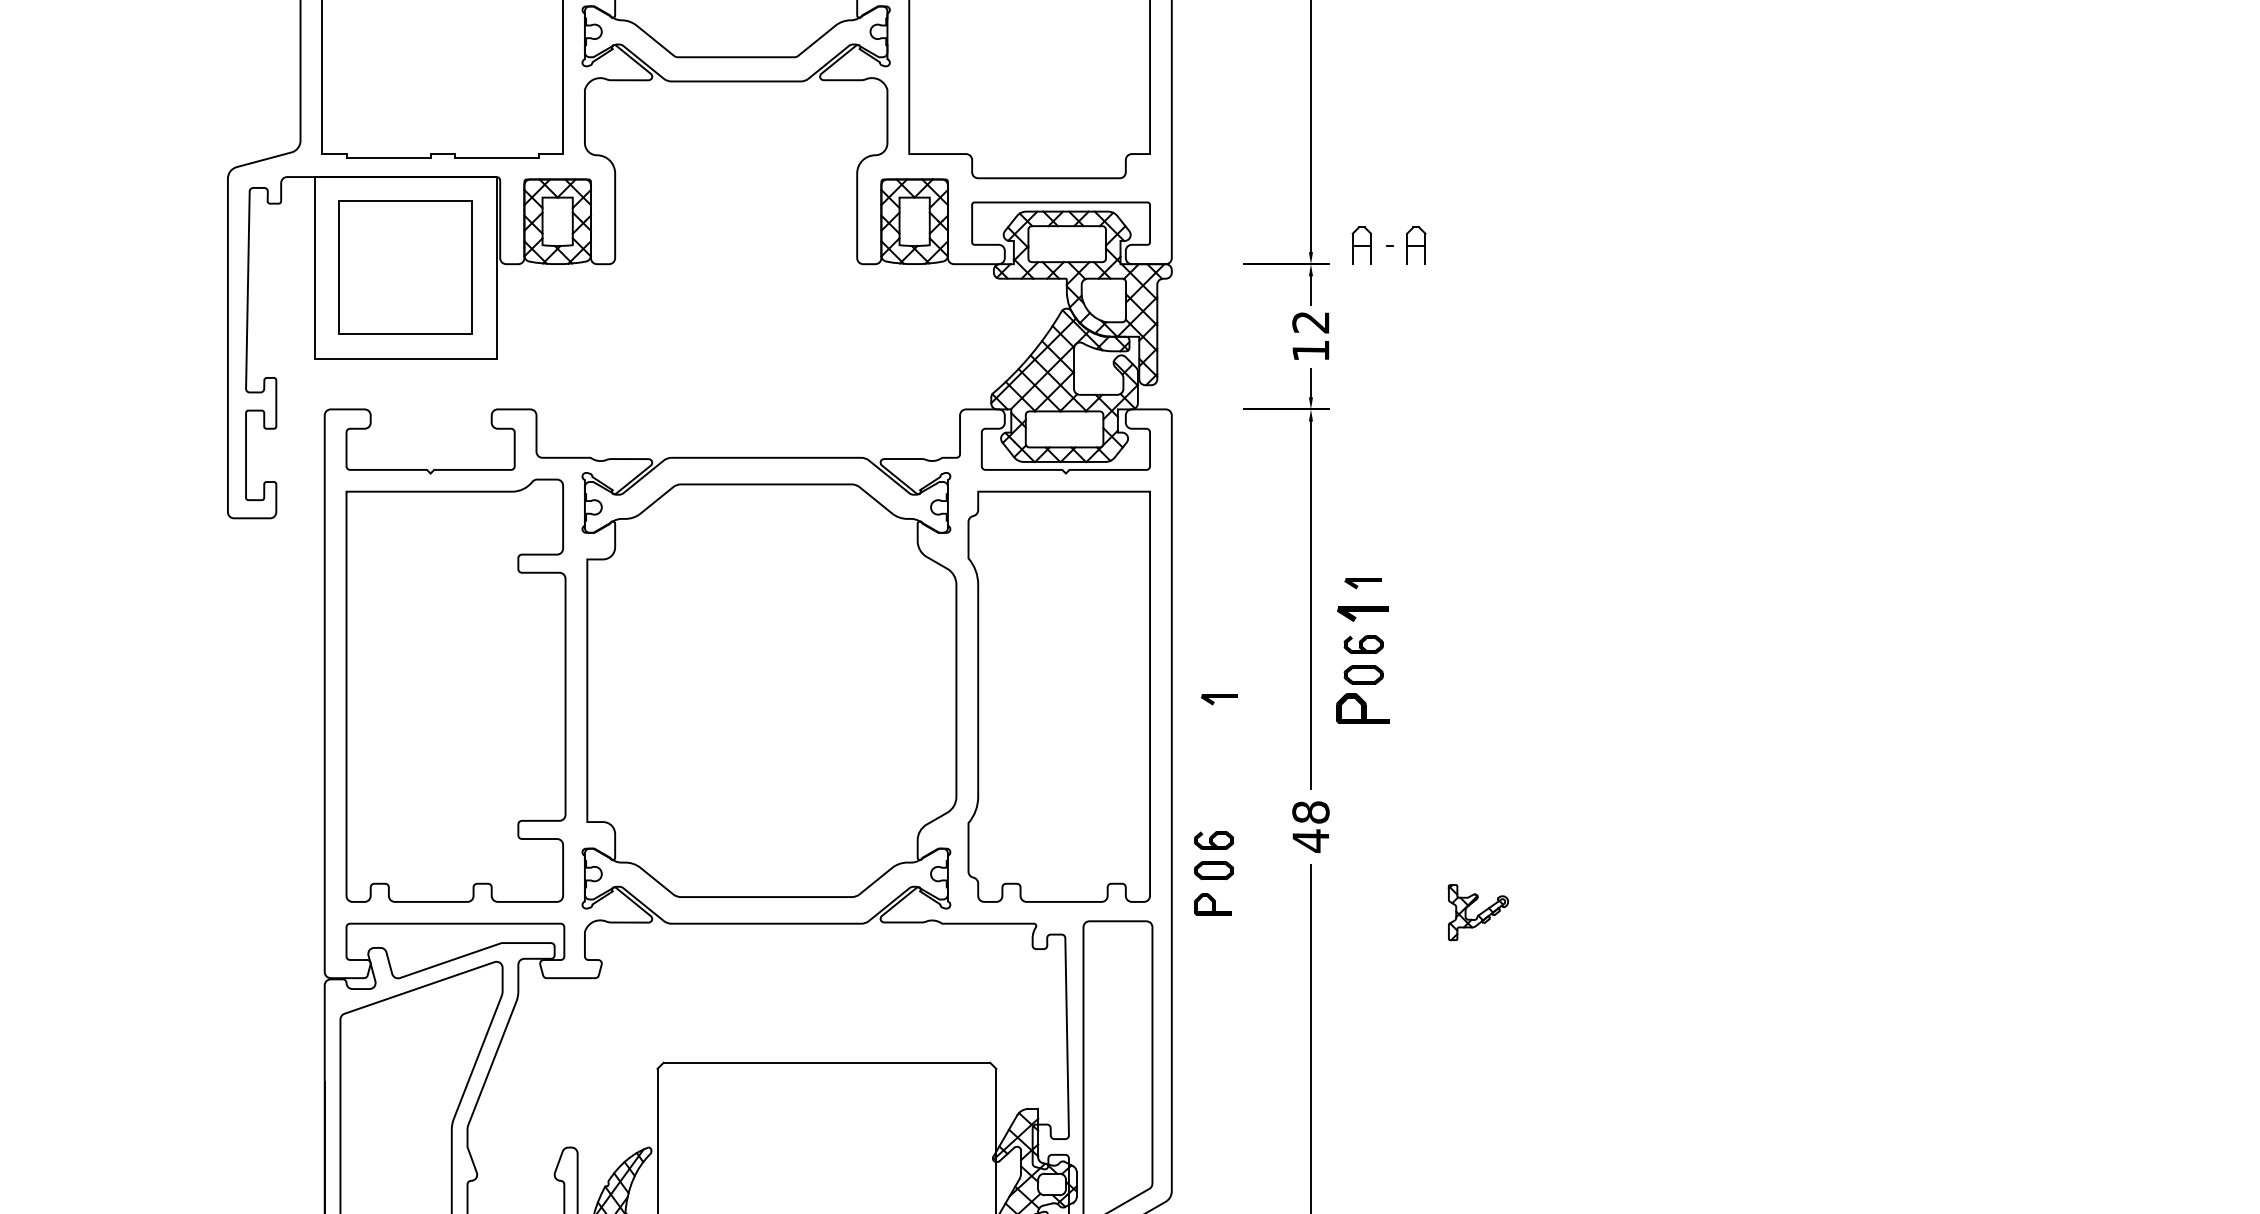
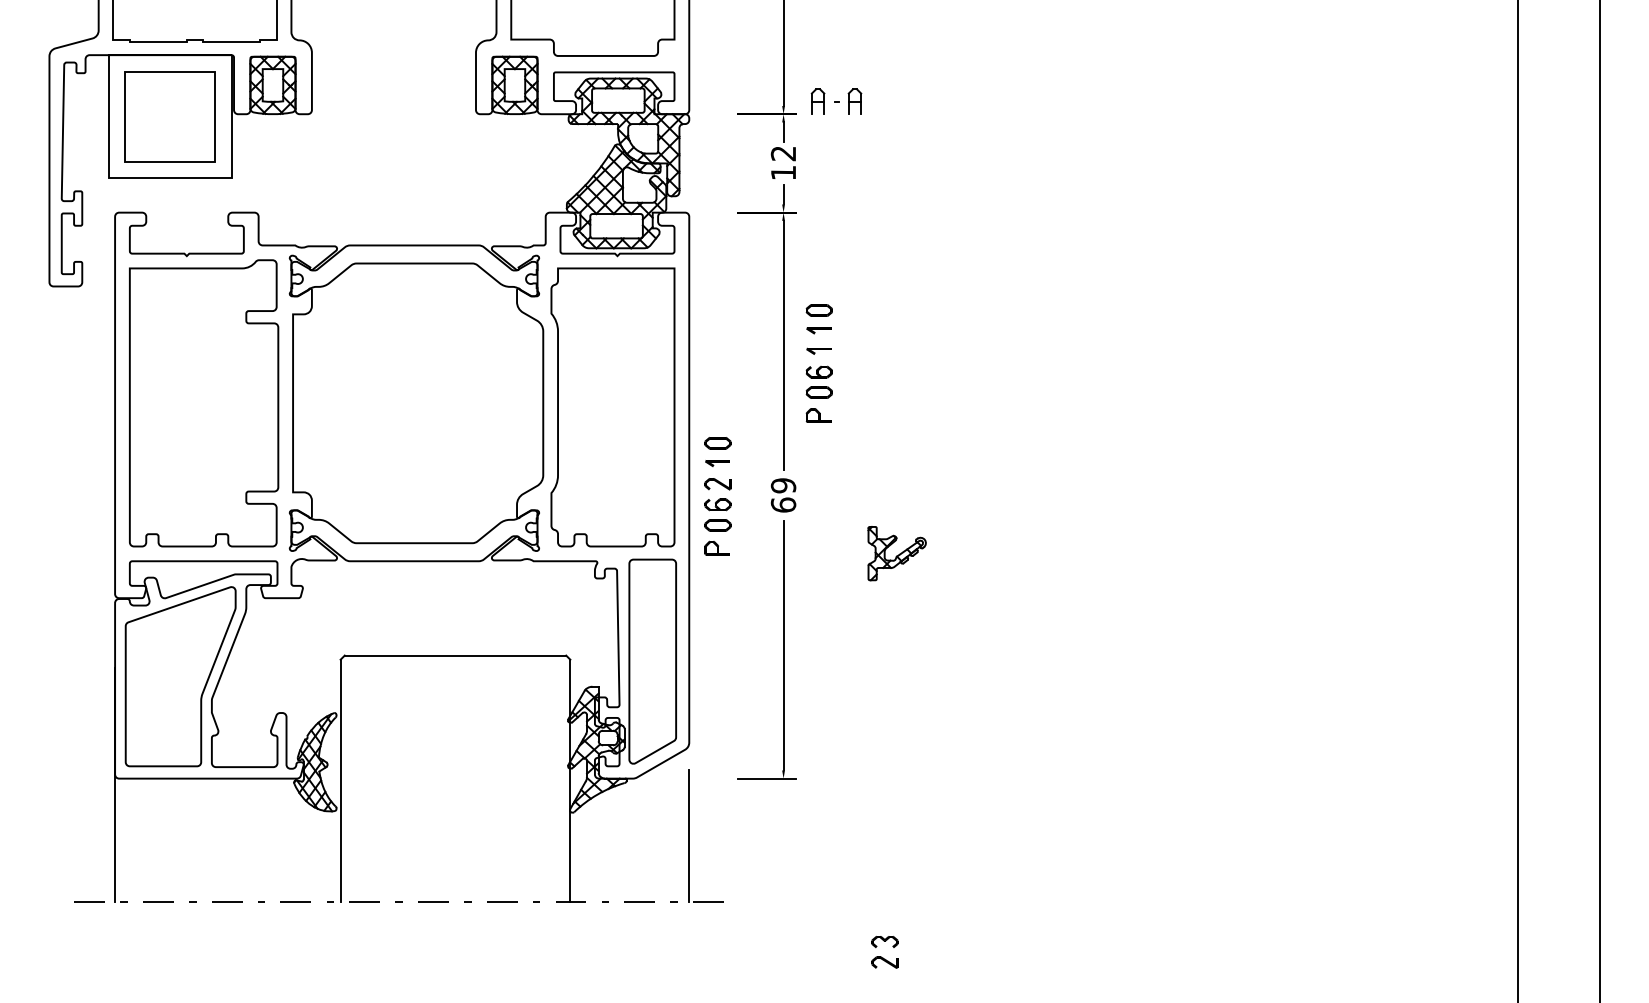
part: (1362, 553) -> (818, 310), added
part: (1362, 612) -> (818, 350), size x0.71
part: (1219, 699) -> (717, 463), moved
part: (1362, 708) -> (818, 415), size x0.71
part: (1213, 749) -> (717, 443), added
part: (1213, 810) -> (717, 484), added
text: (1310, 826) -> (783, 495), 48 -> 69
part: (1477, 912) -> (896, 553), size x1.43

